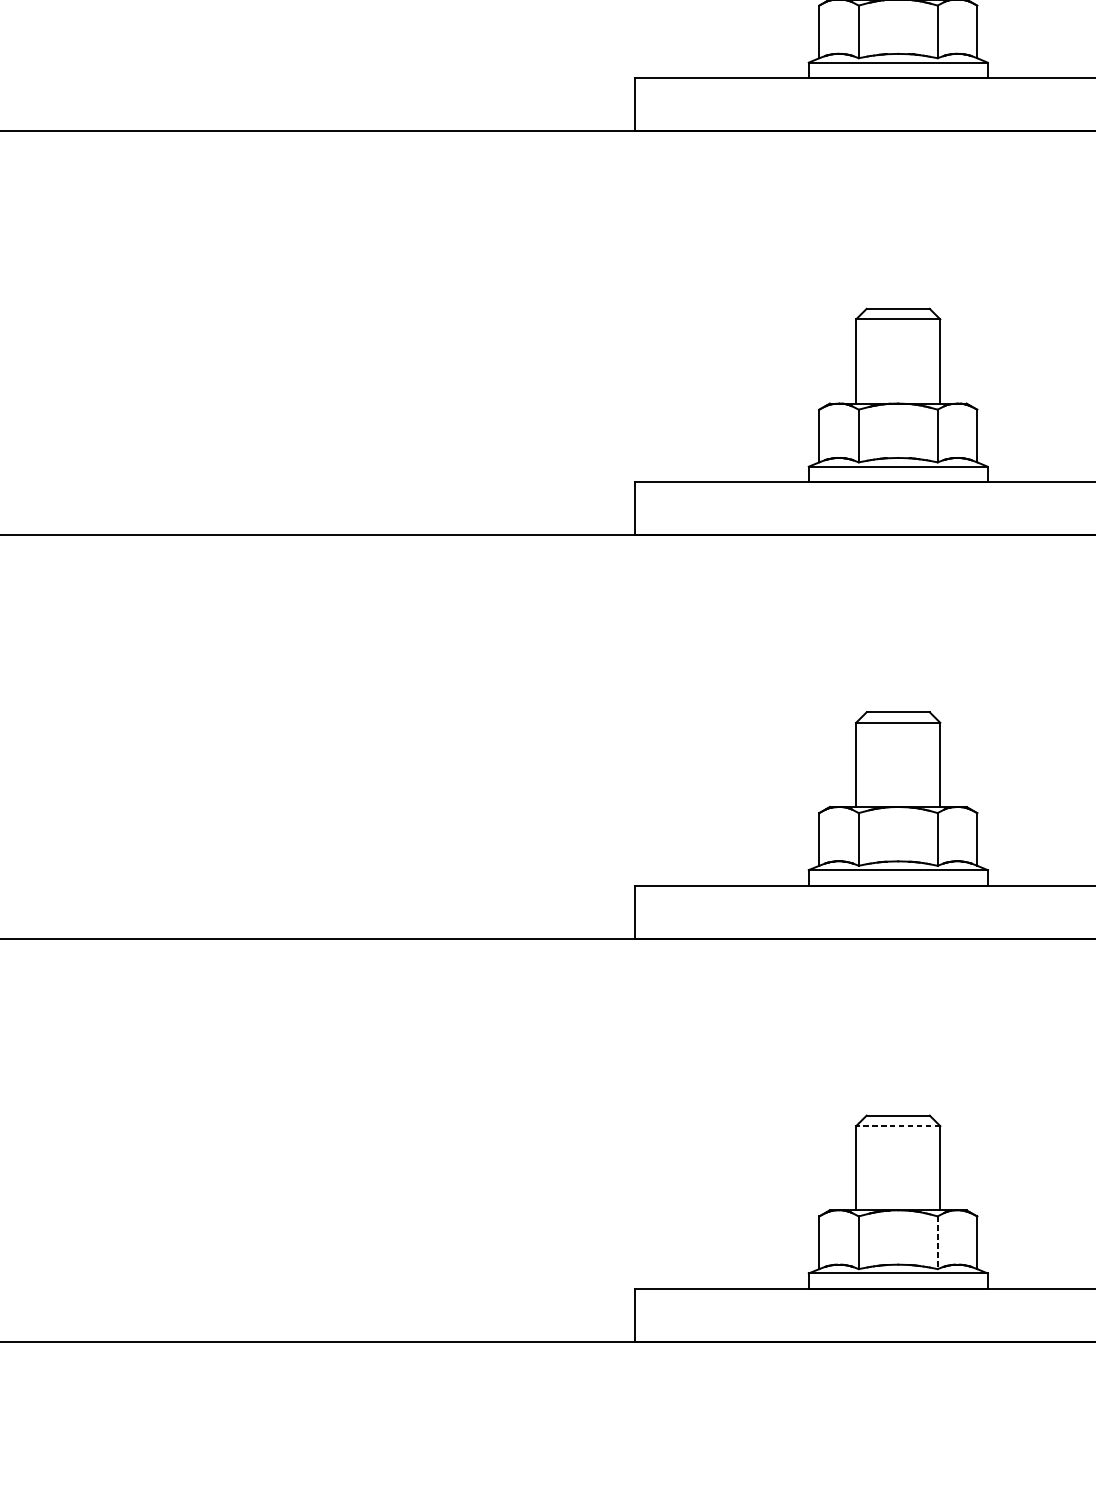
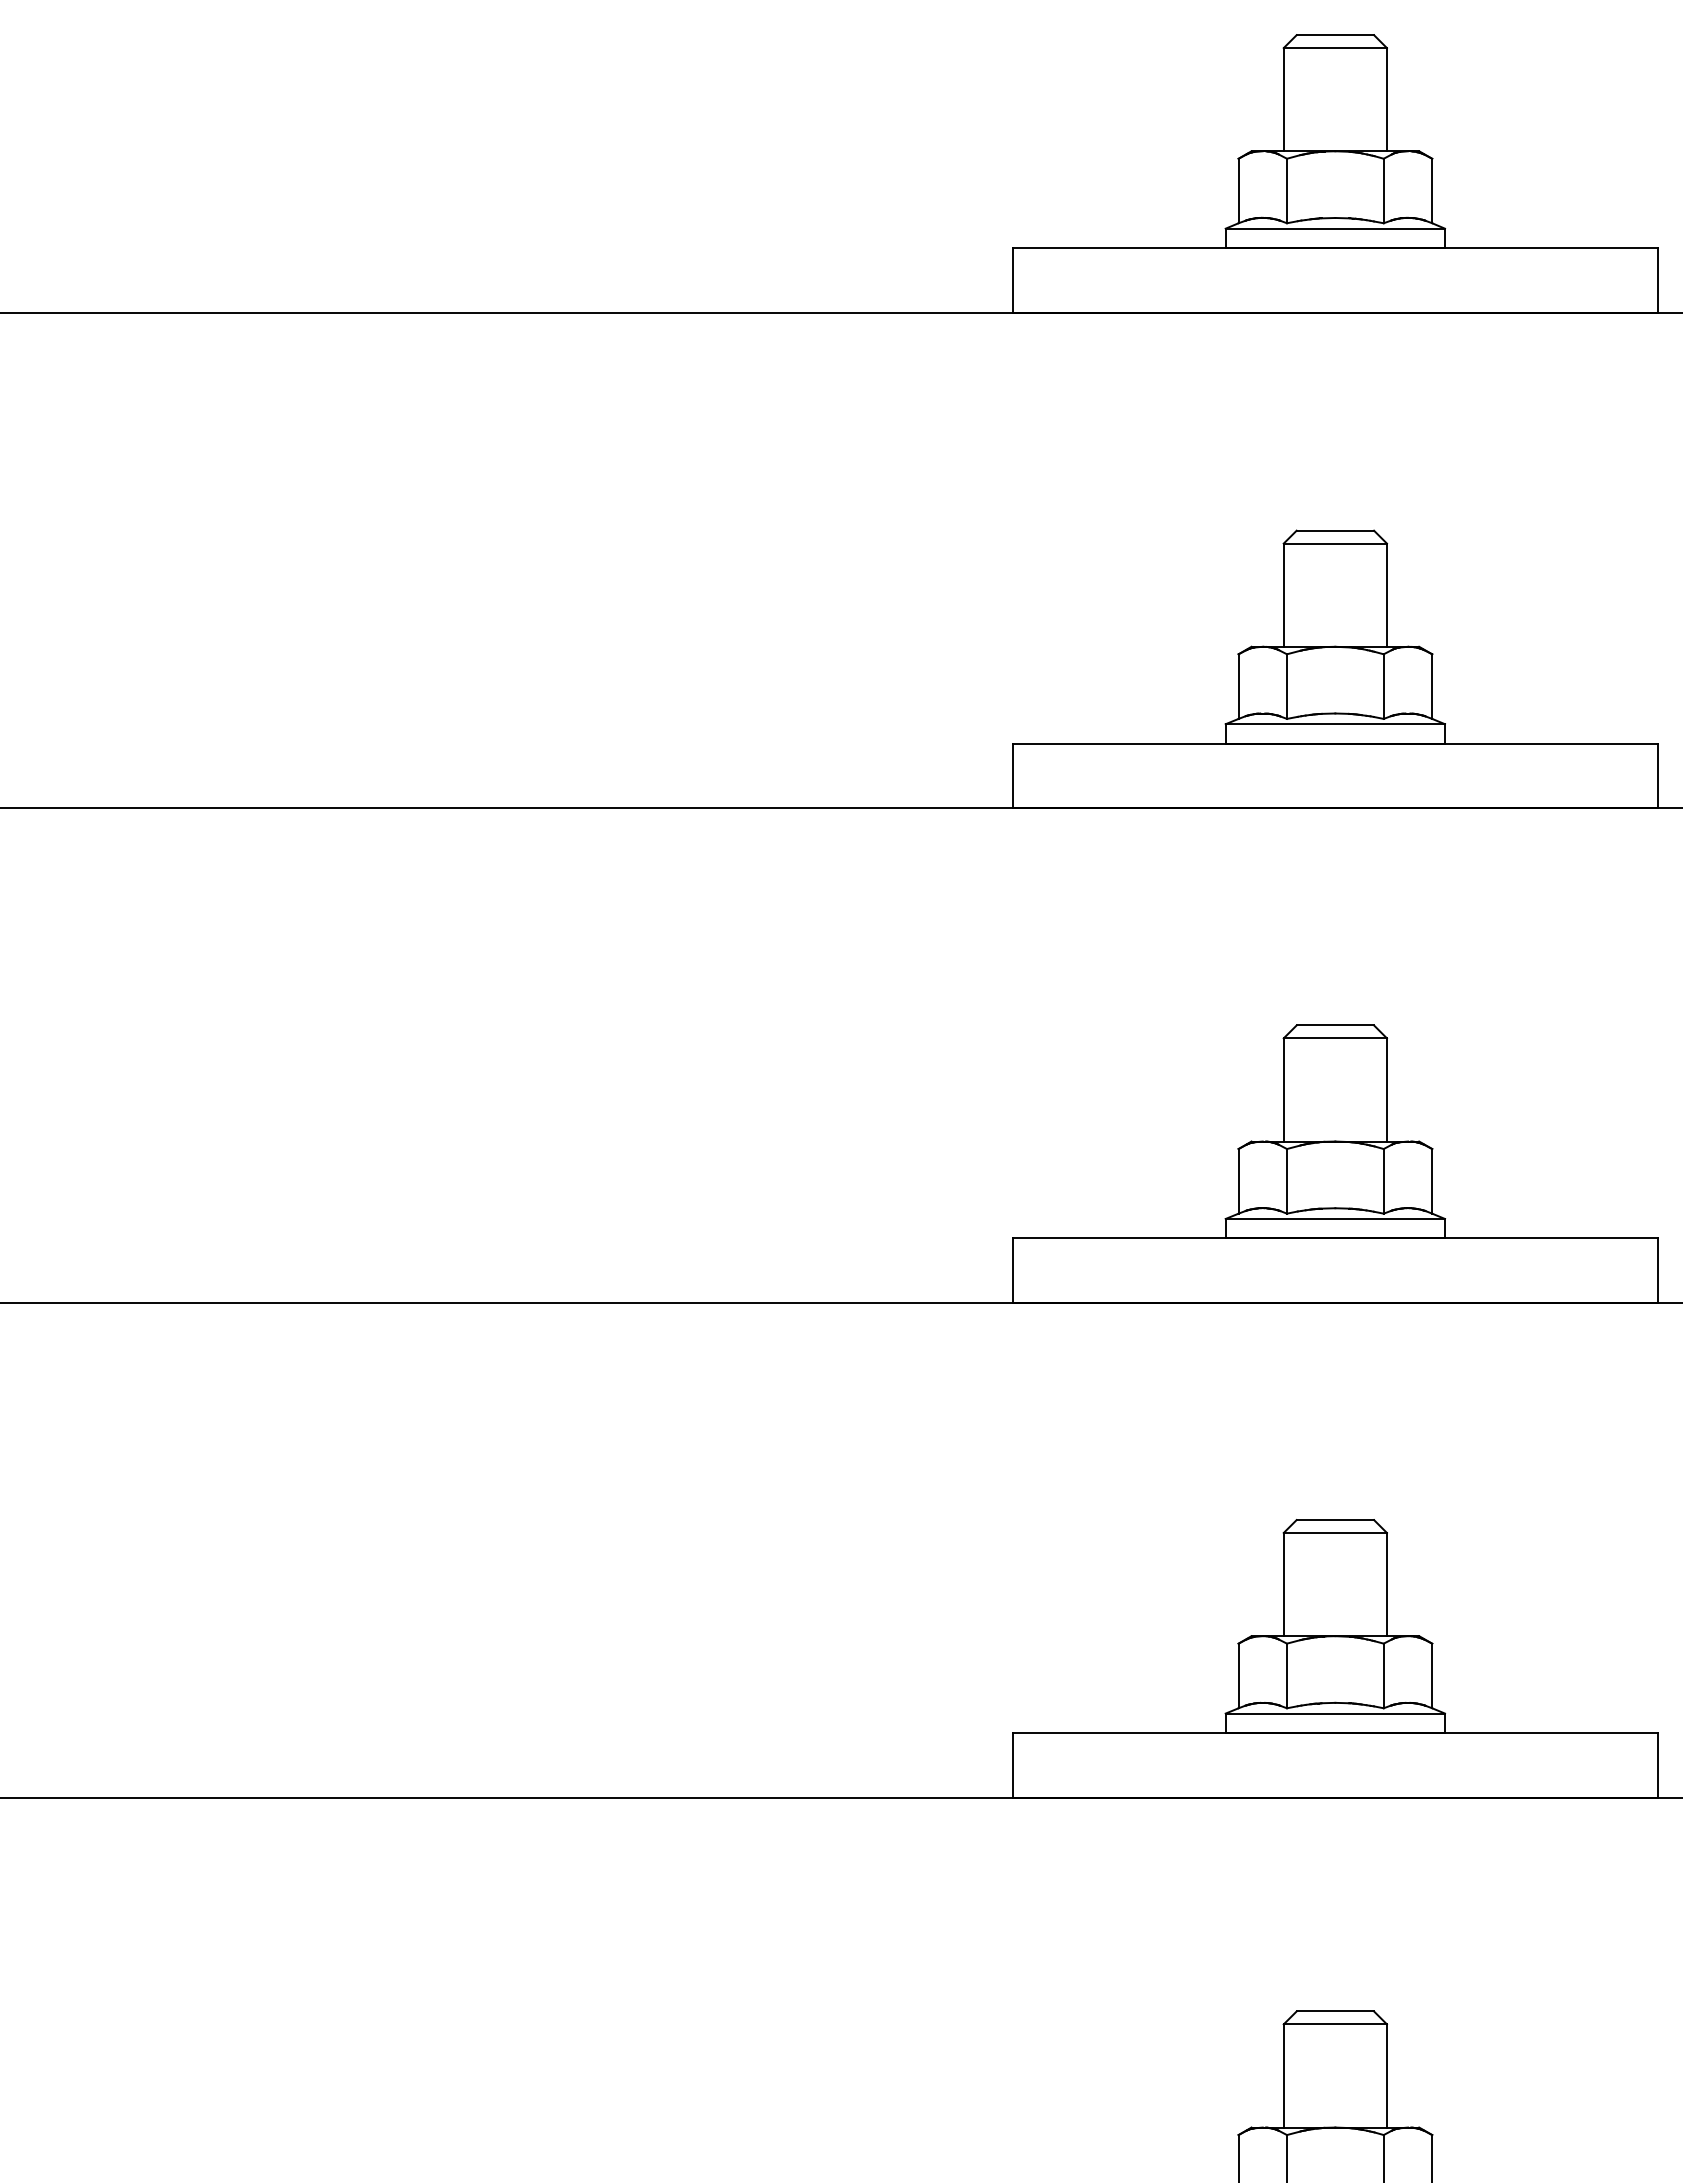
line: (898, 1125) -> (1335, 1532), dashed -> solid
line: (937, 1243) -> (1383, 1676), dashed -> solid

